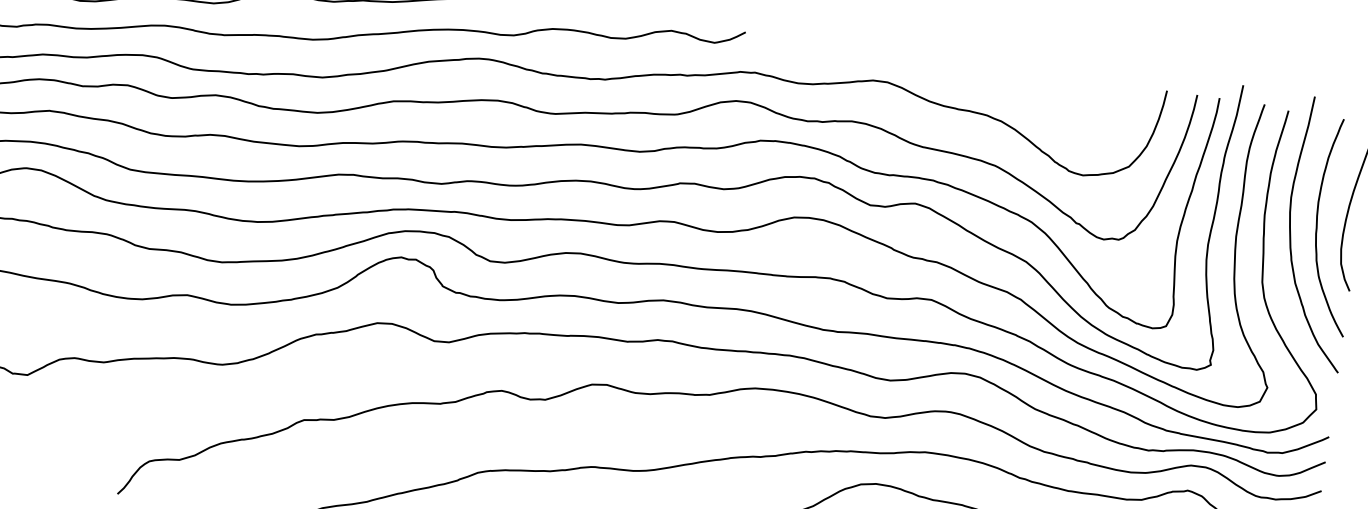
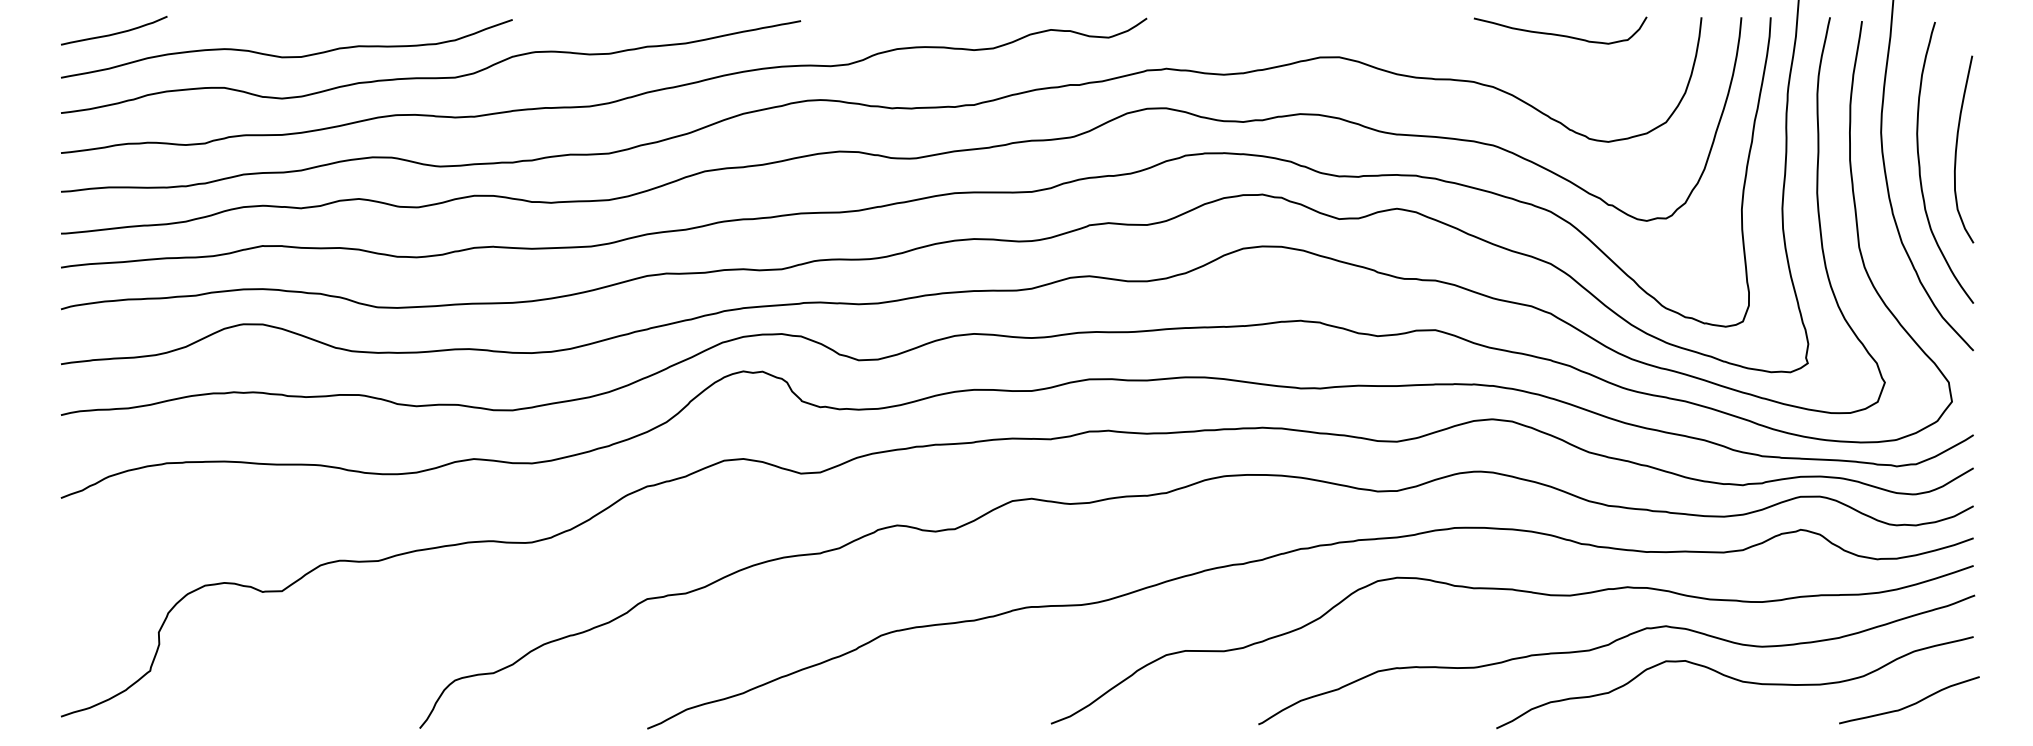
curve: (1058, 88) -> (1560, 34), added

